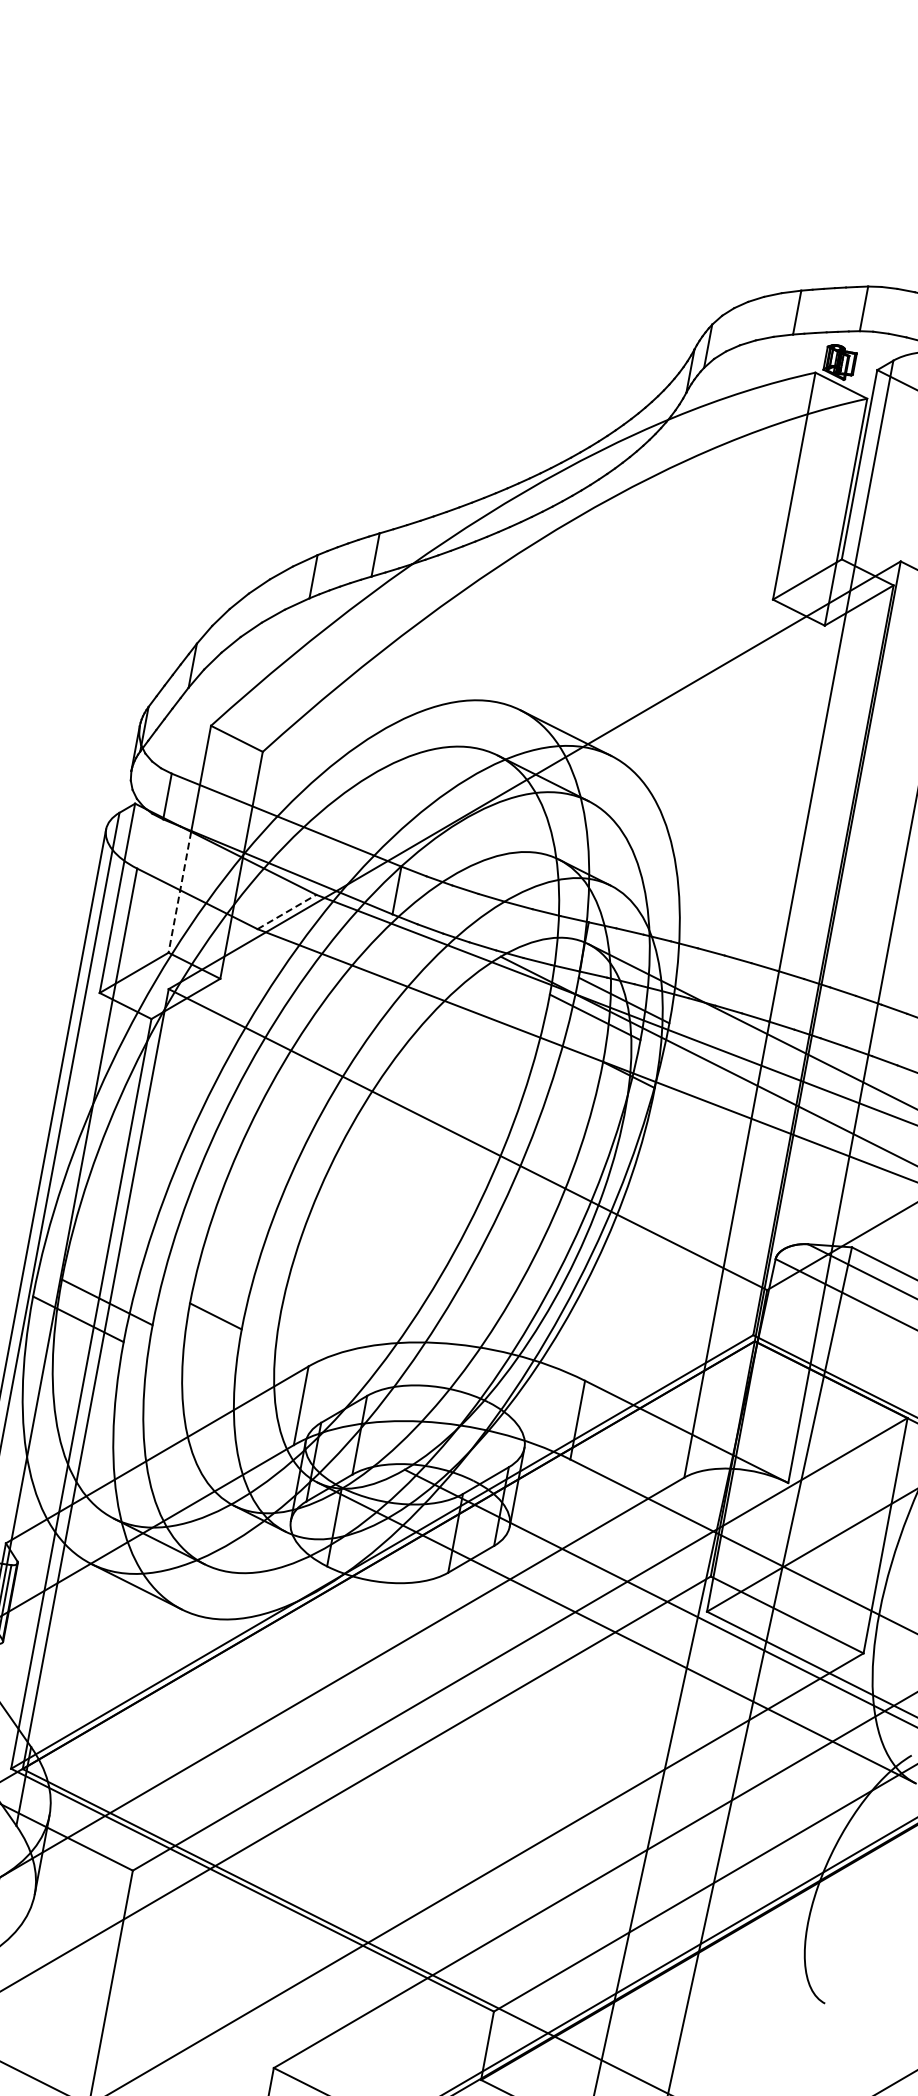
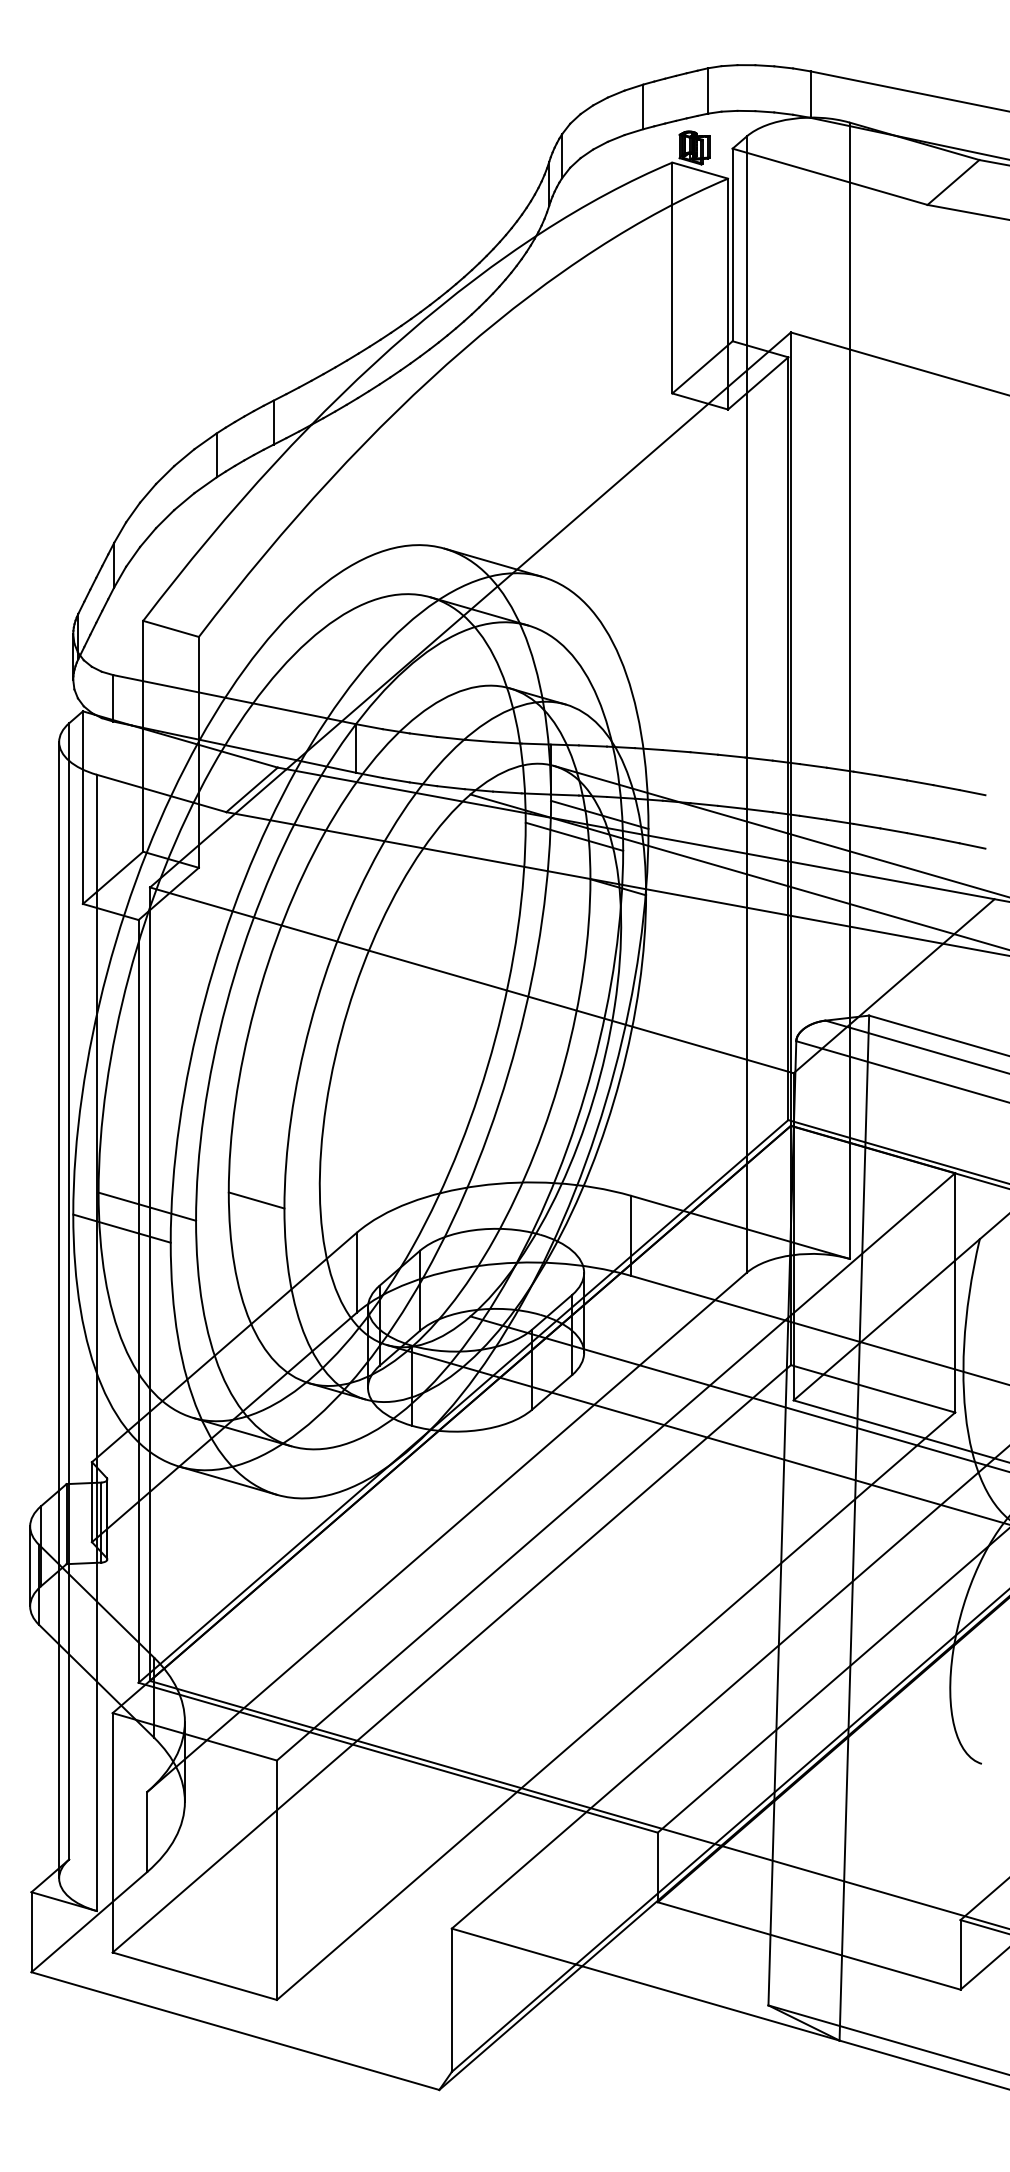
line: (180, 892) -> (143, 790), dashed -> solid
line: (287, 911) -> (252, 789), dashed -> solid

